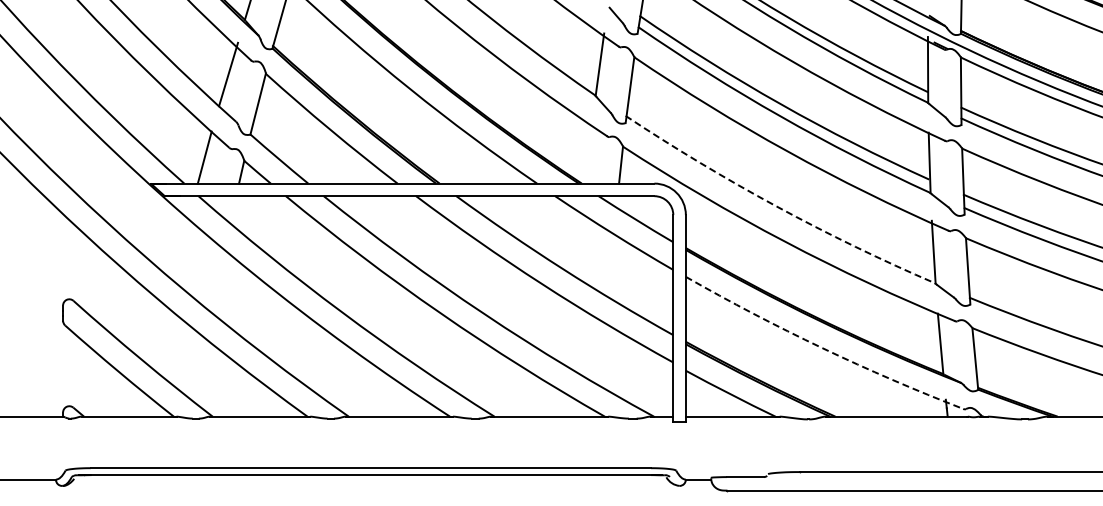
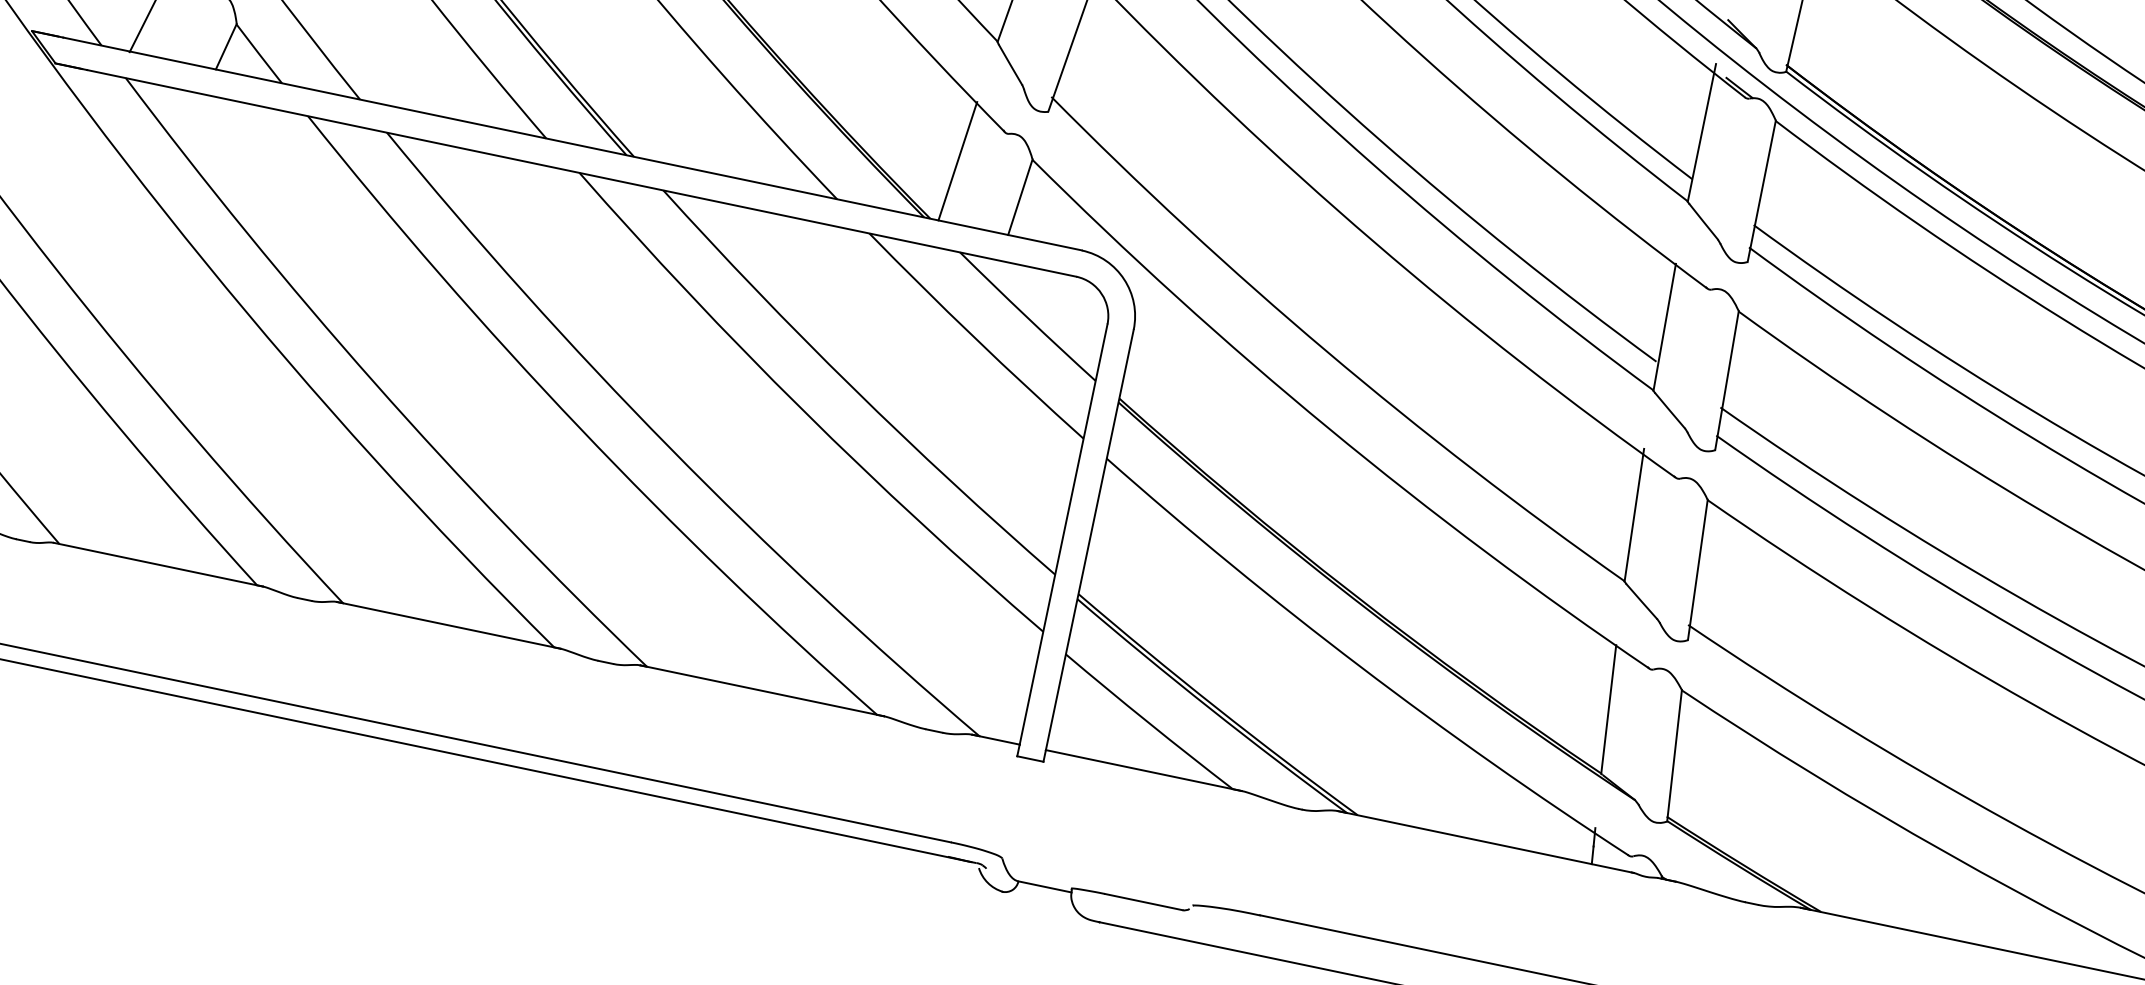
line: (588, 154) -> (957, 161), added
arc: (776, 206) -> (1326, 351), dashed -> solid
arc: (822, 348) -> (1360, 667), dashed -> solid

